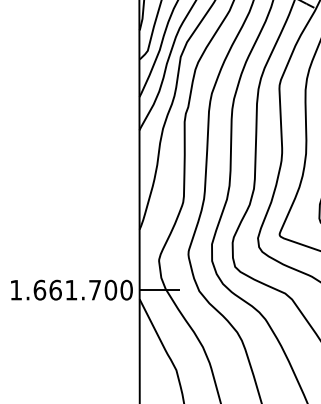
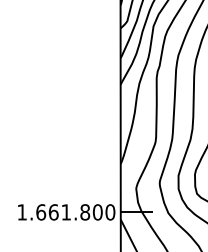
text: (95, 289) -> (85, 211), 1.661.700 -> 1.661.800

